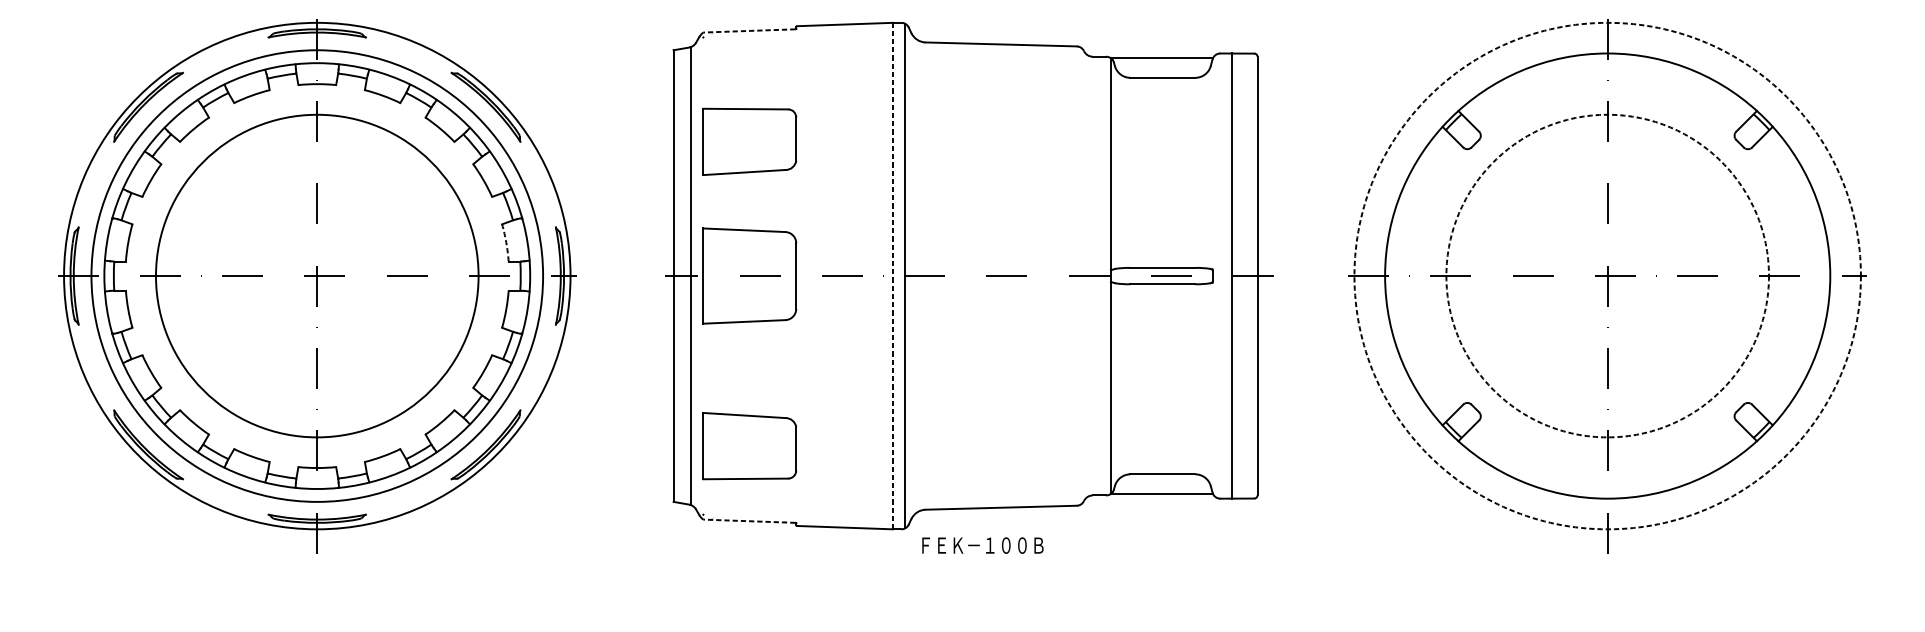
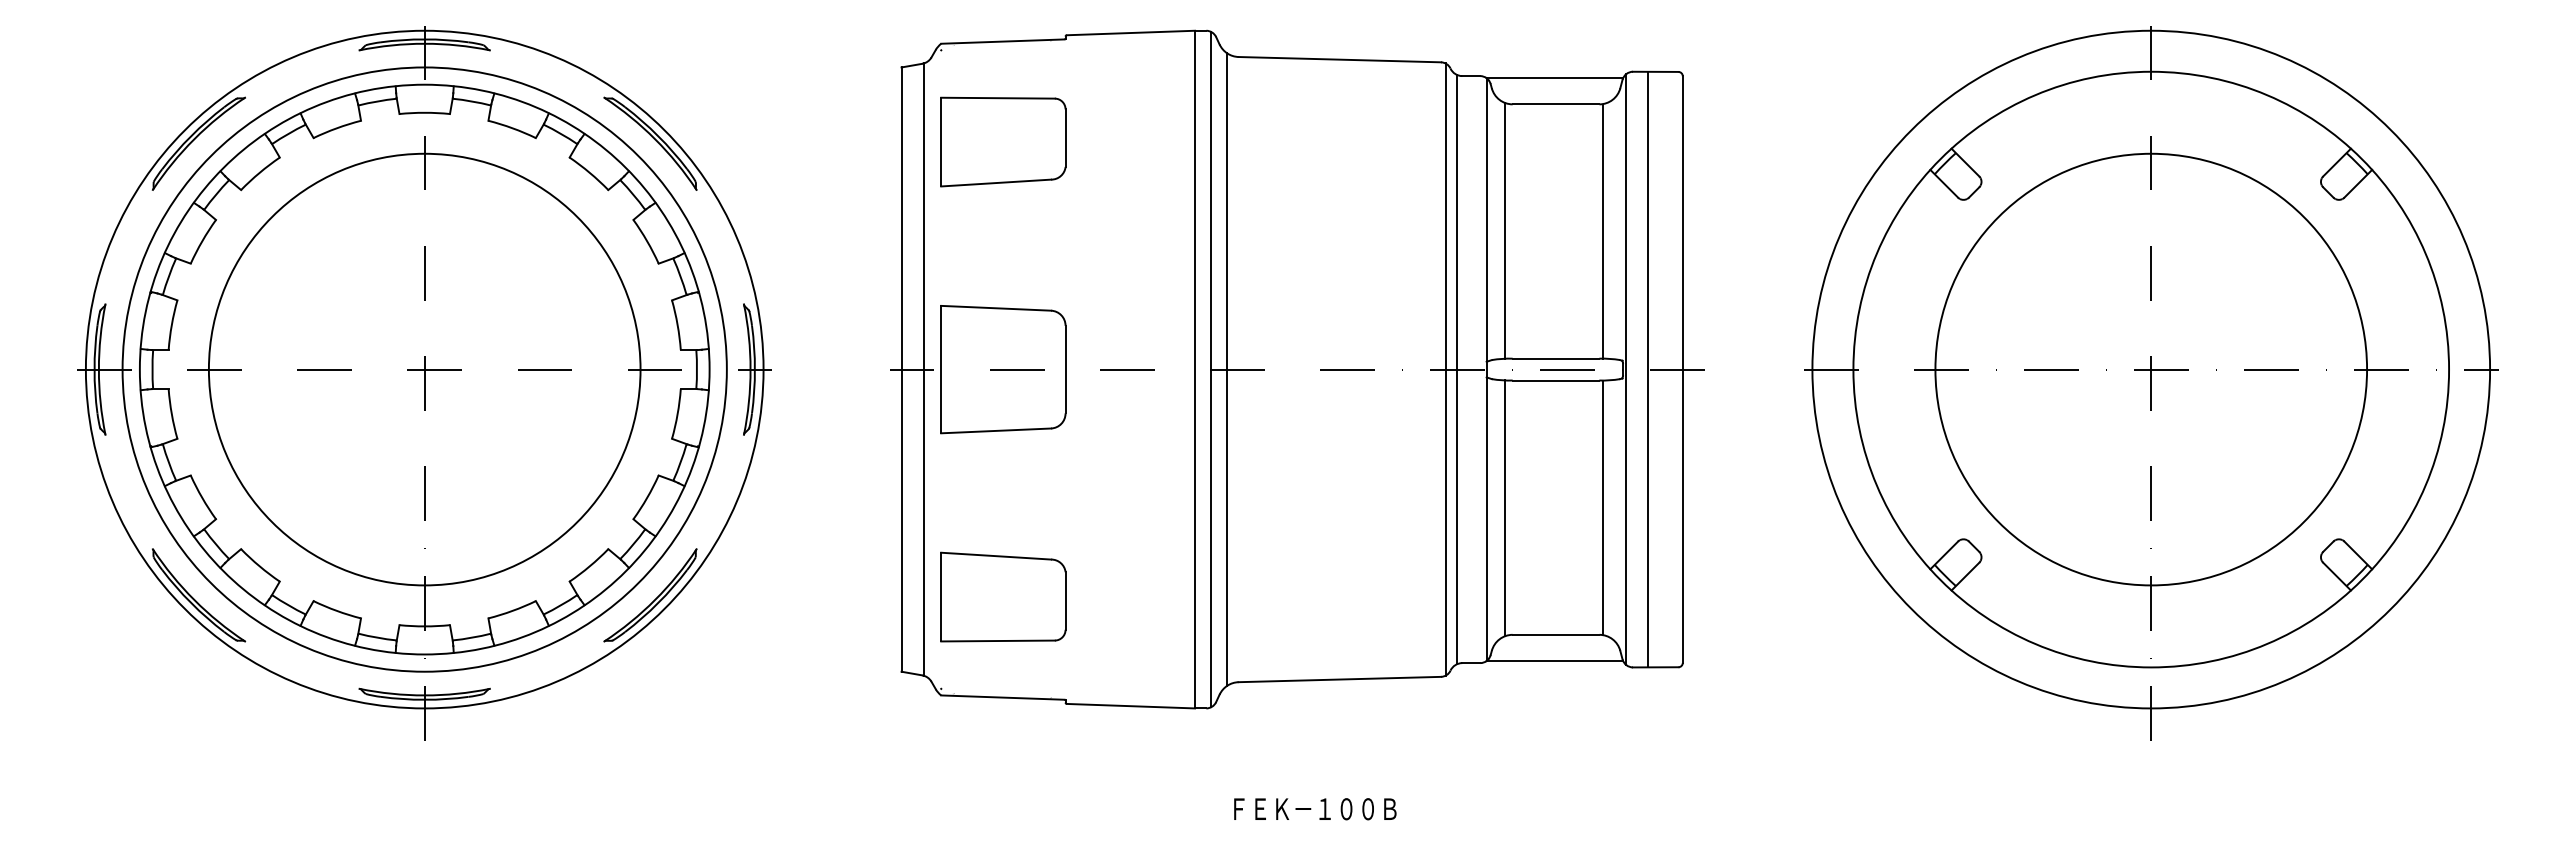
line: (749, 30) -> (1002, 41), dashed -> solid
part: (749, 141) -> (1003, 141), moved
line: (1124, 172) -> (1504, 230), added
line: (1197, 172) -> (1602, 231), added
arc: (506, 243) -> (677, 325), dashed -> solid
line: (893, 276) -> (1195, 369), dashed -> solid
line: (917, 276) -> (1227, 369), added
line: (1080, 276) -> (1445, 369), added
line: (1089, 276) -> (1457, 369), added
line: (1215, 276) -> (1626, 369), added
circle: (1607, 276) -> (2151, 369), dashed -> solid
circle: (1607, 276) -> (2151, 369), dashed -> solid
line: (1124, 379) -> (1504, 508), added
line: (1197, 379) -> (1602, 507), added
line: (749, 521) -> (1002, 697), dashed -> solid
text: (983, 545) -> (1315, 809), moved

